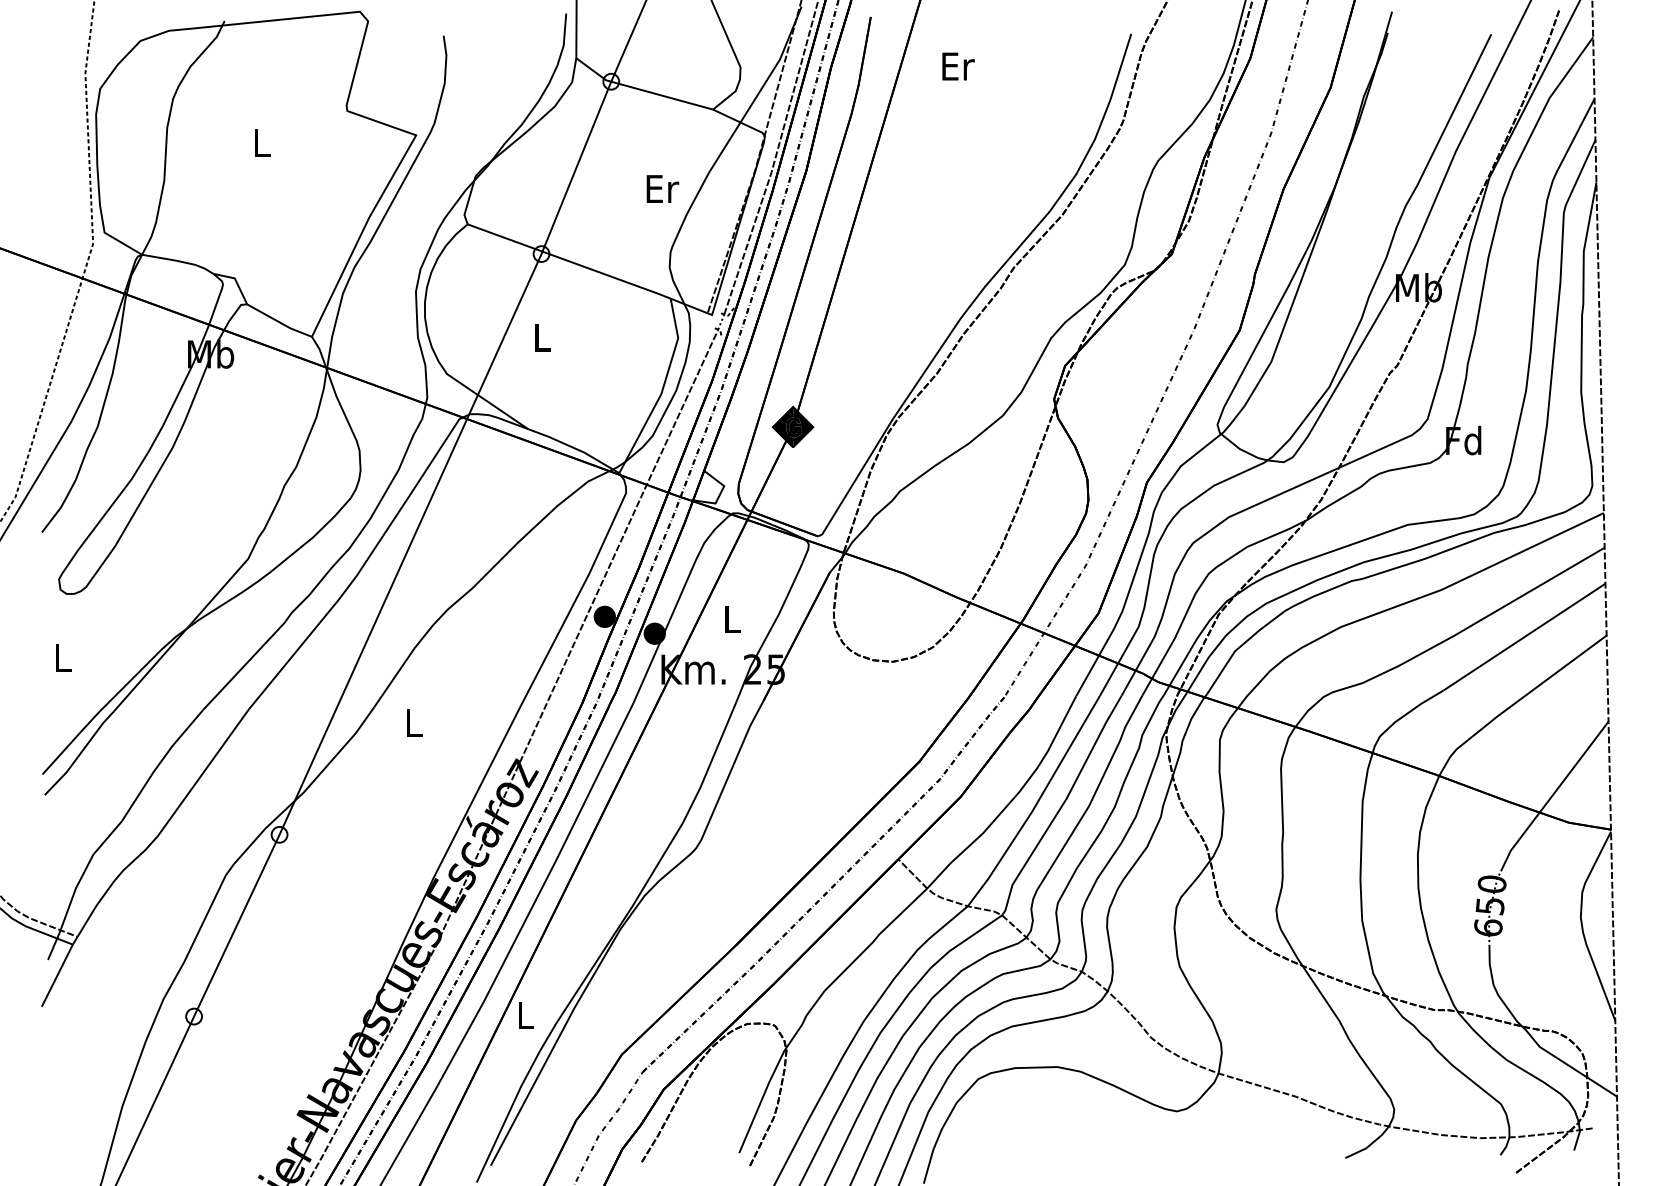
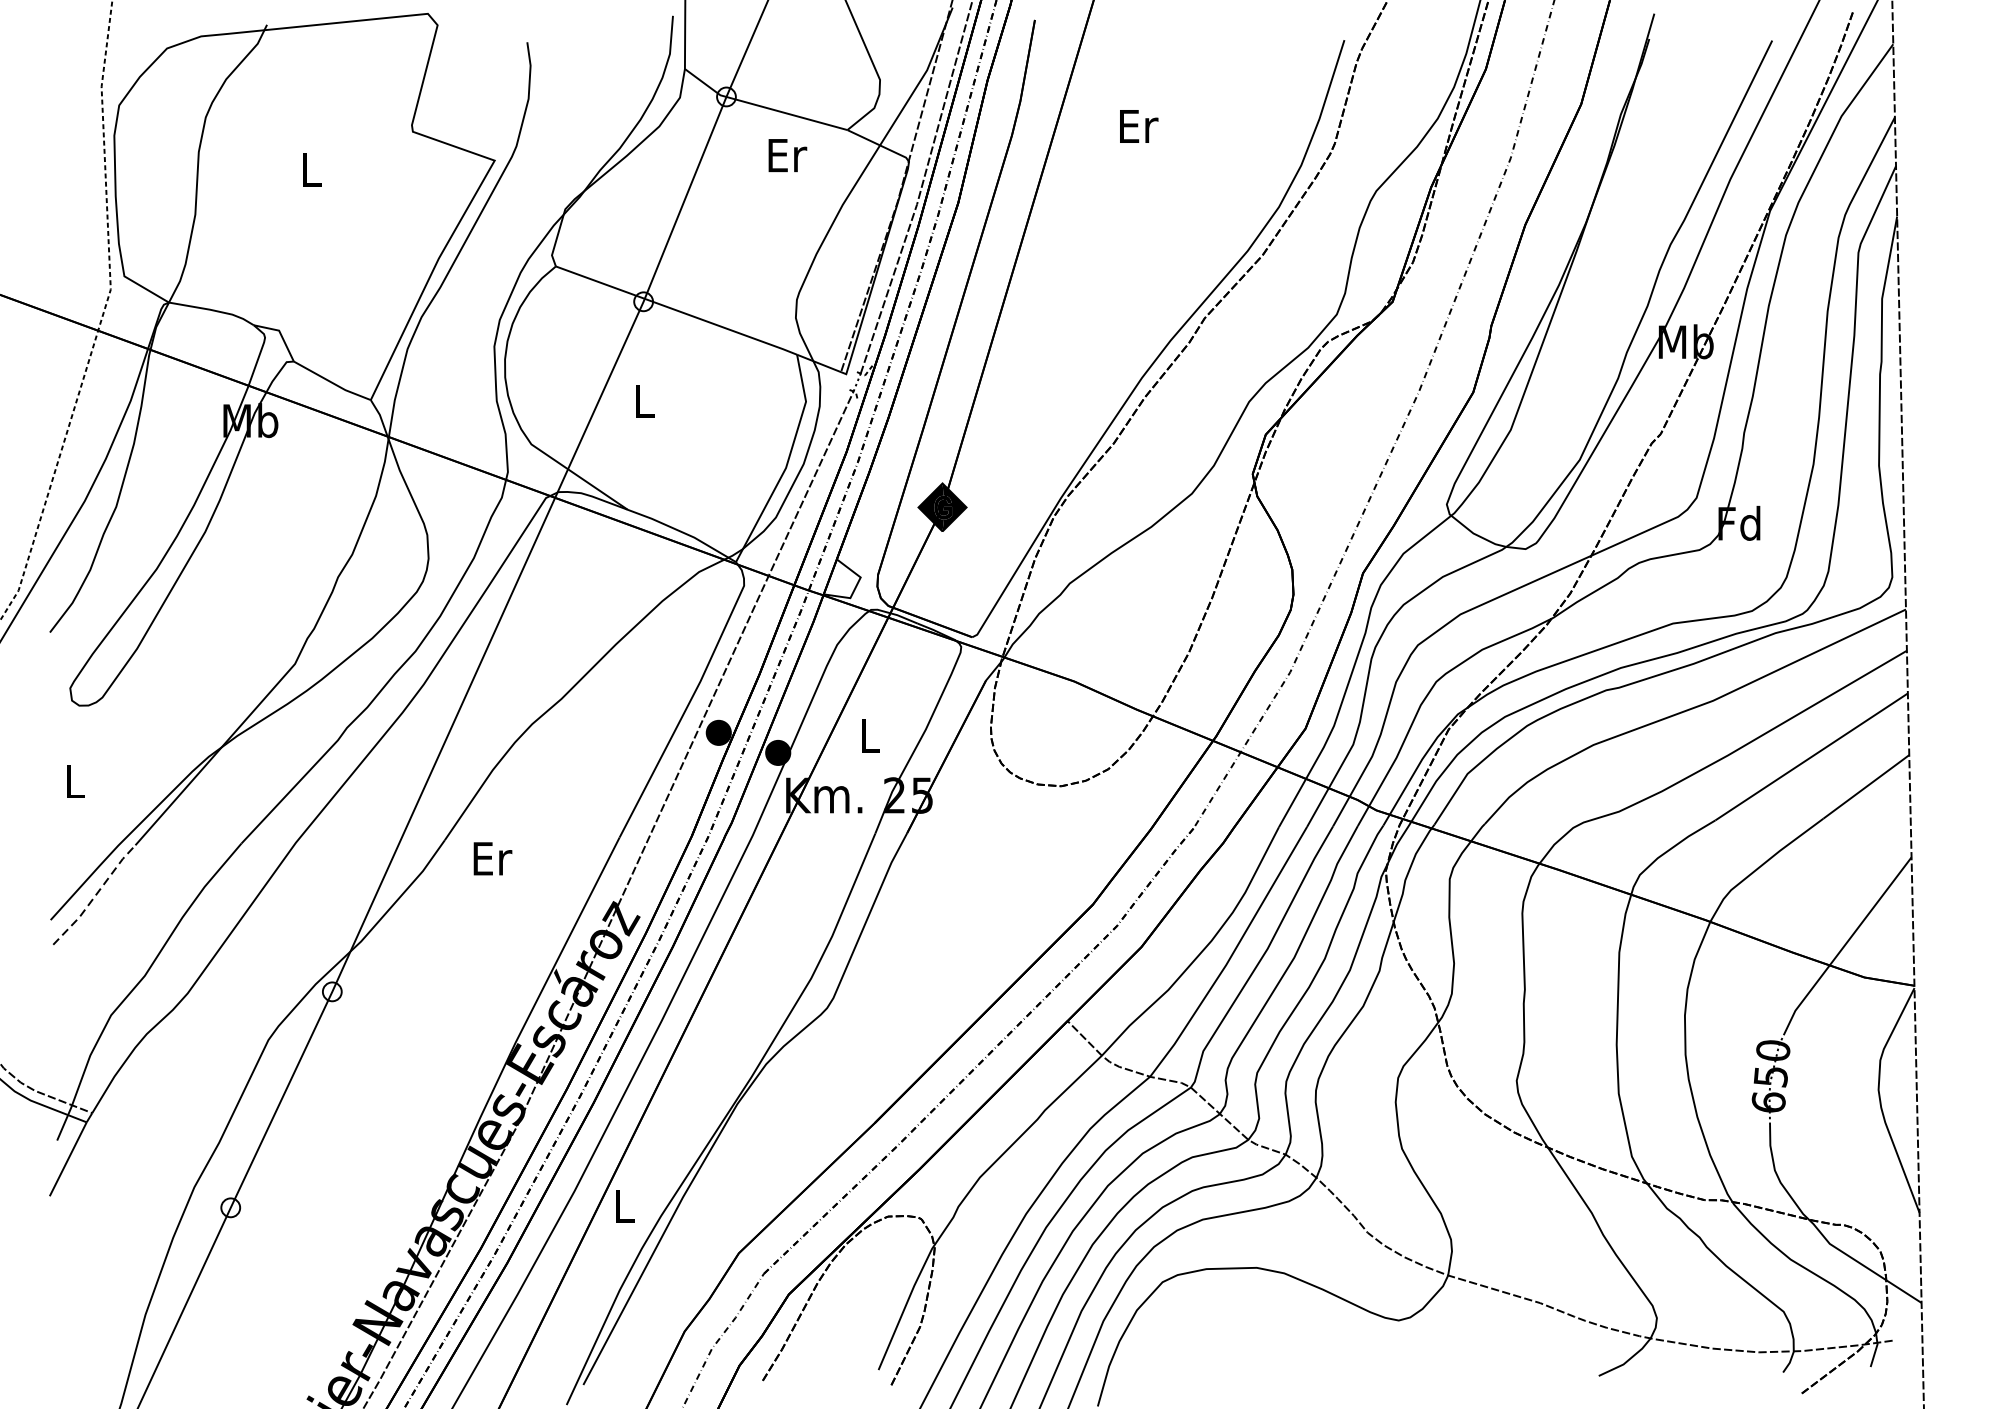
text: (958, 66) -> (1139, 126), moved
text: (662, 188) -> (787, 154), moved
text: (414, 722) -> (492, 858), L -> Er
line: (80, 753) -> (95, 895), solid -> dashed

